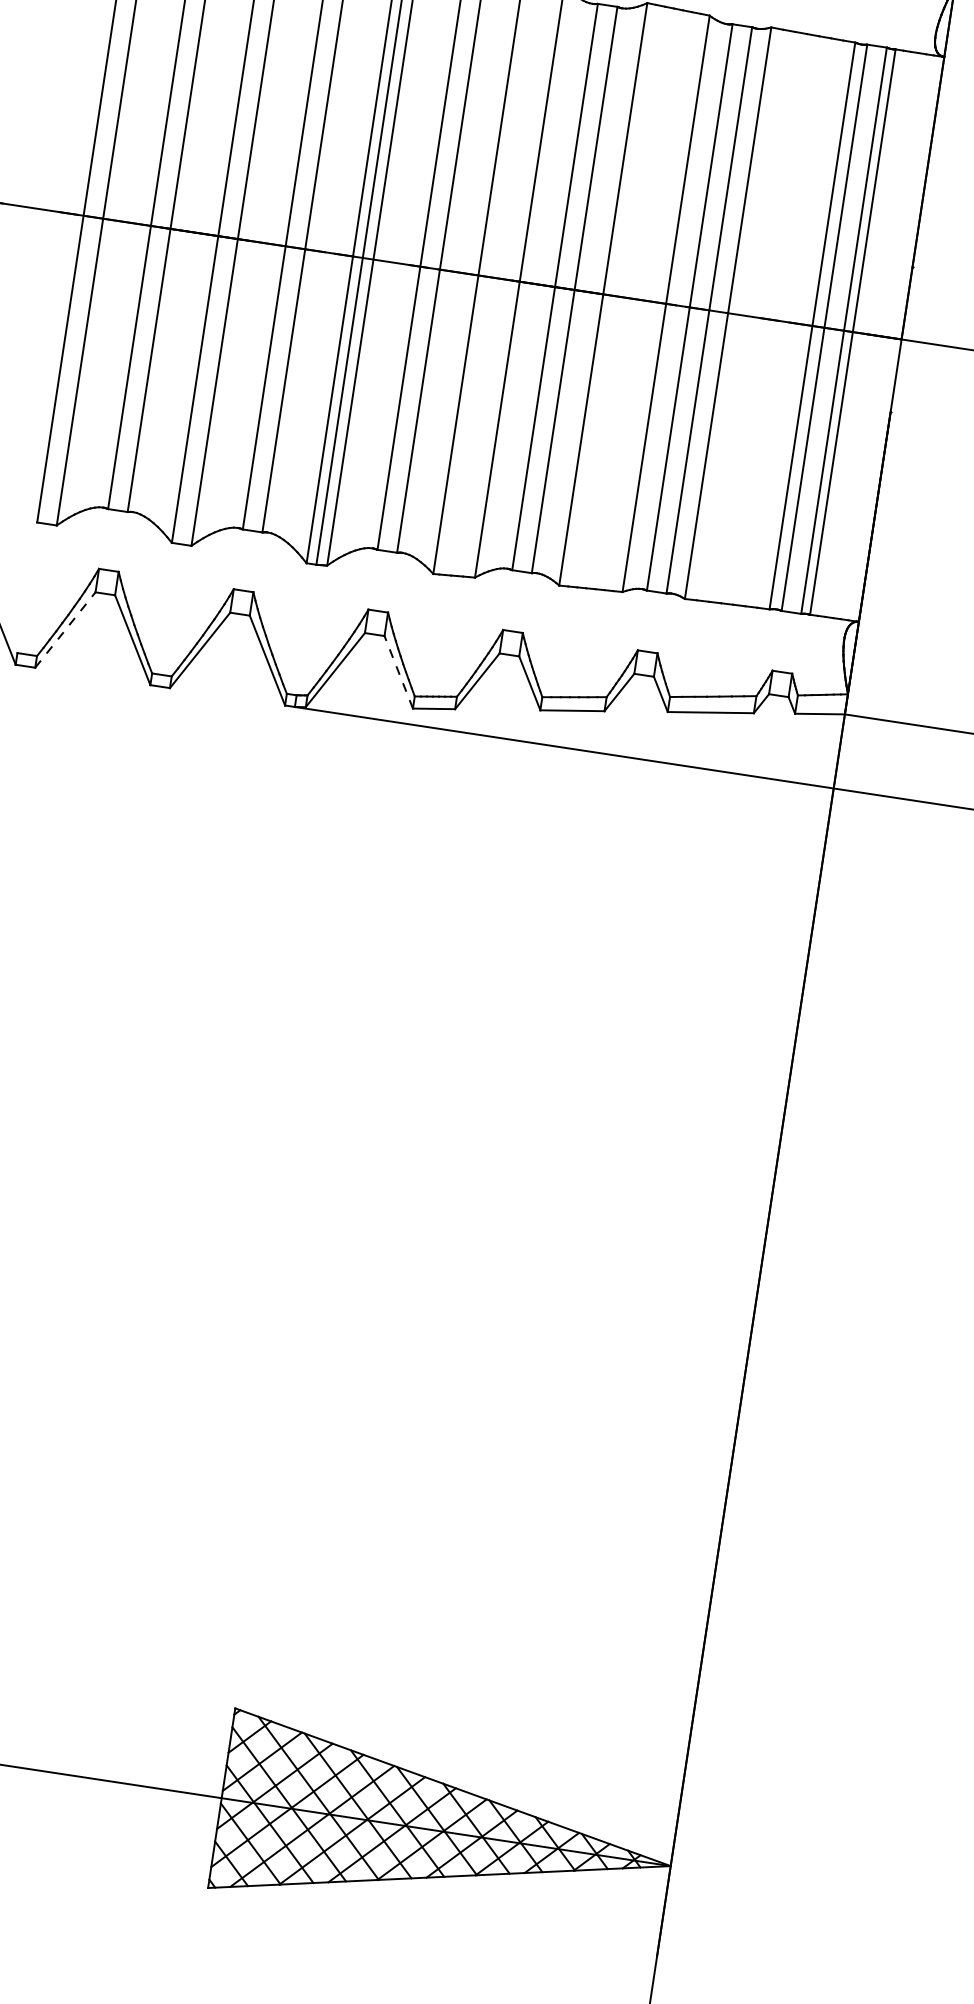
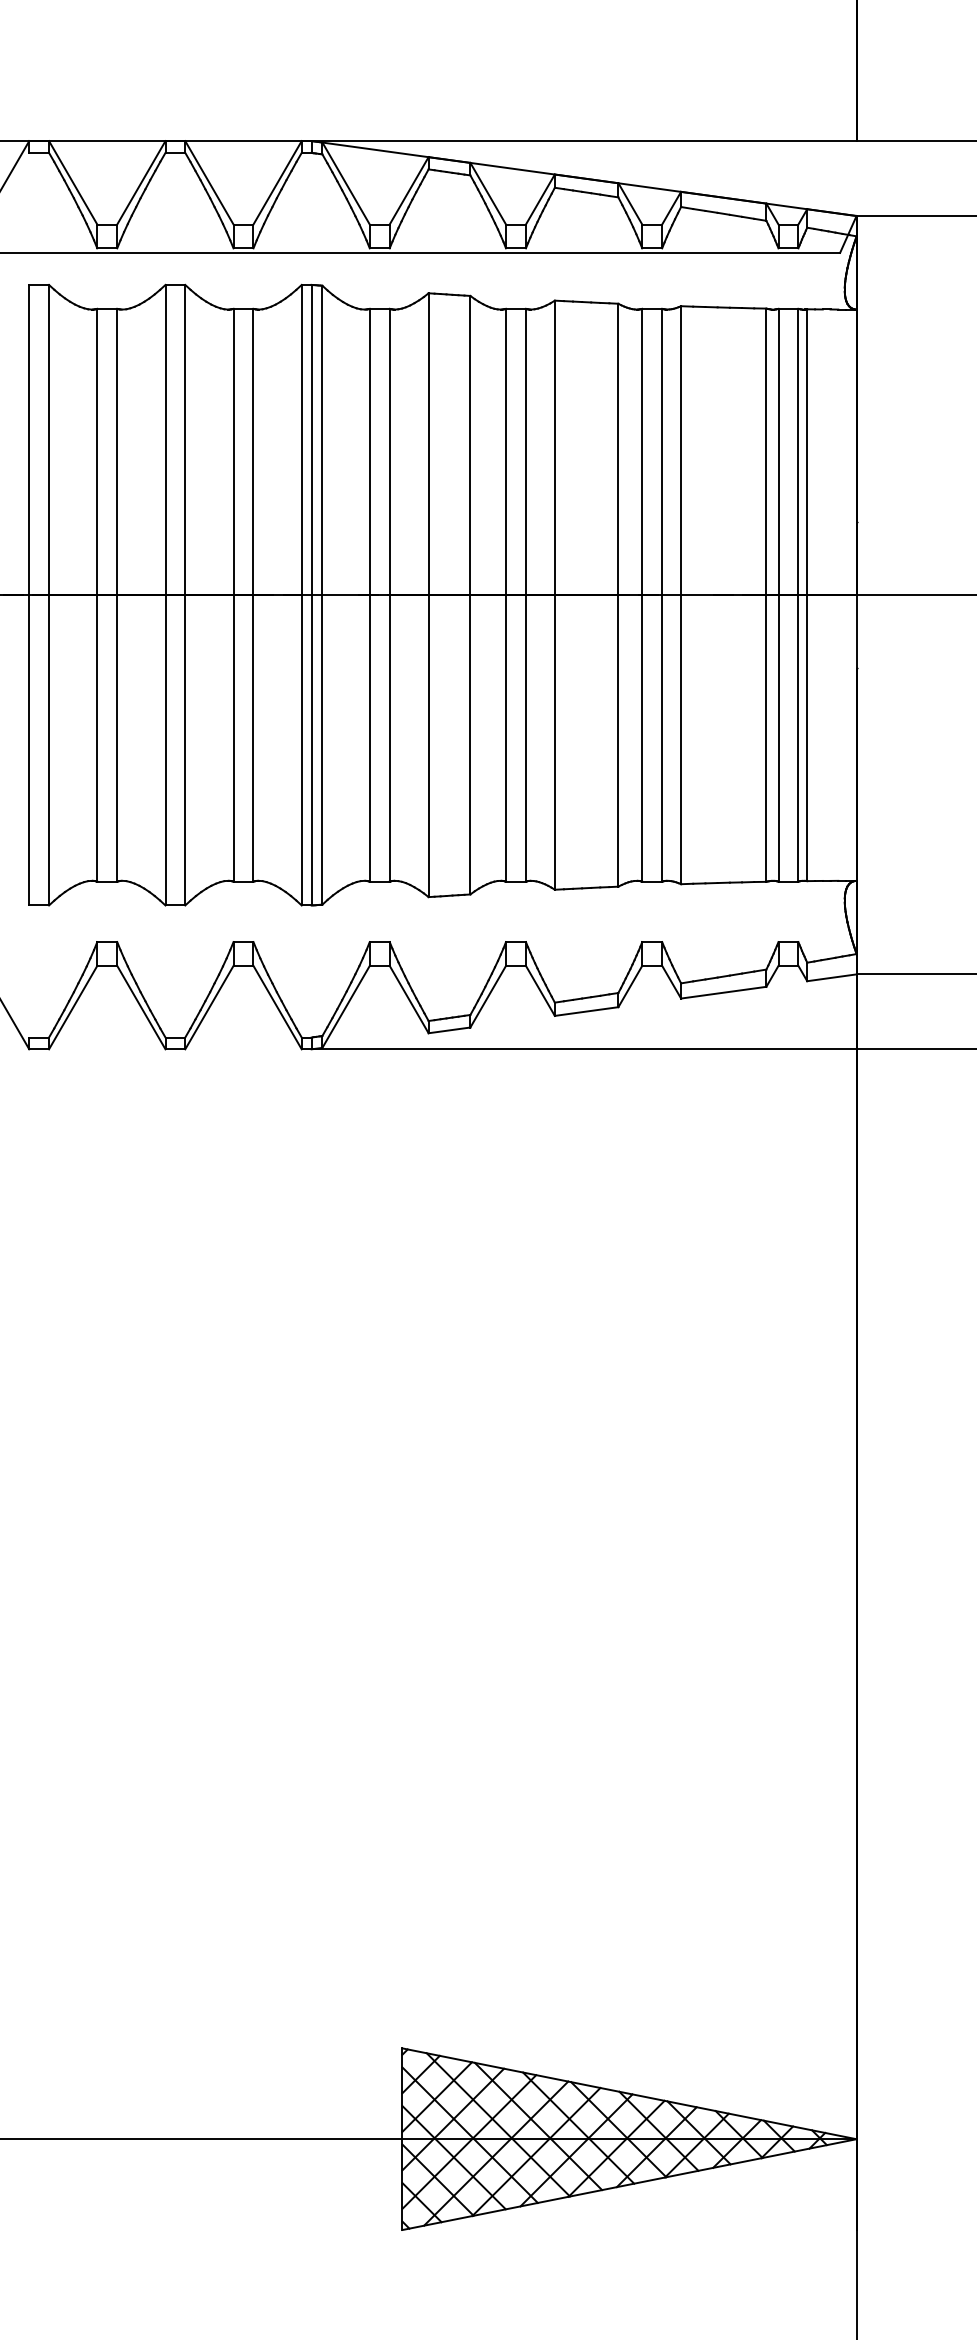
line: (65, 630) -> (73, 1007), dashed -> solid
line: (399, 672) -> (409, 999), dashed -> solid

